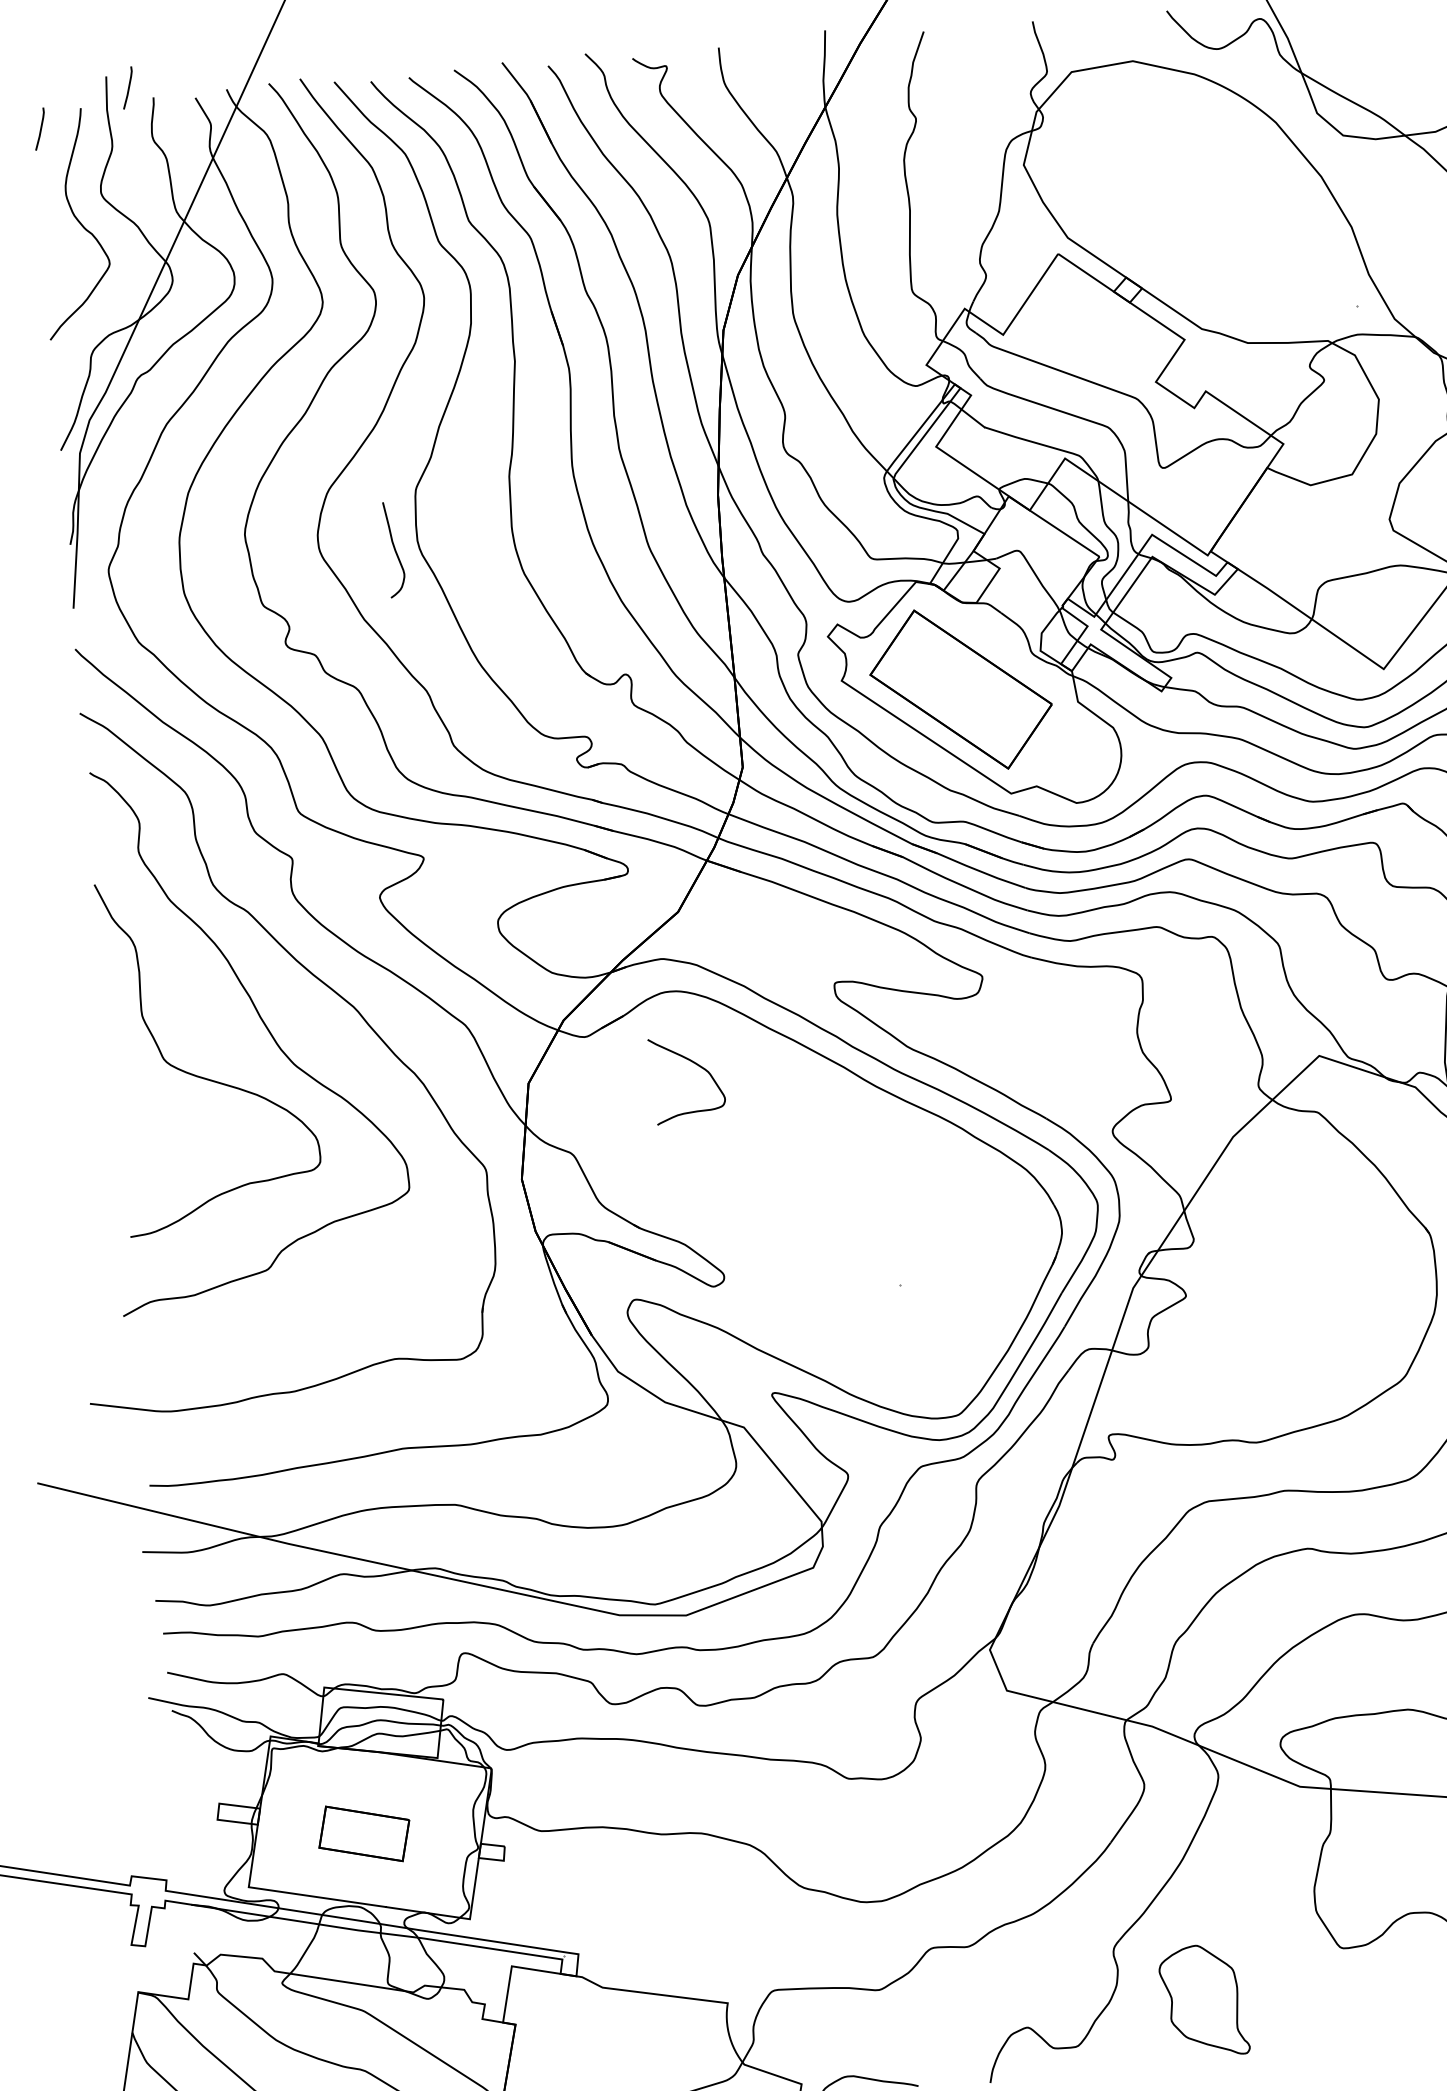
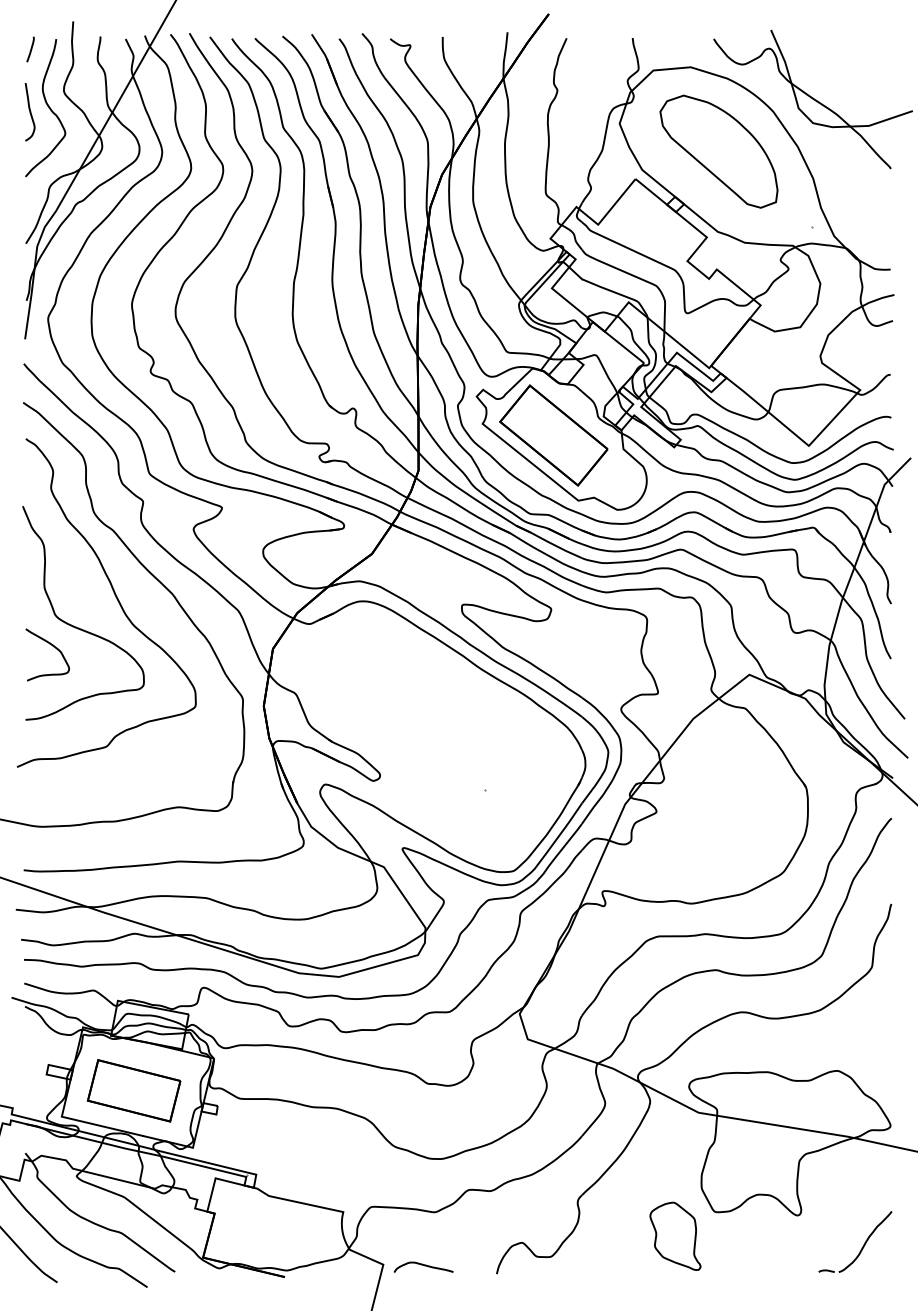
line: (127, 88) -> (85, 29), removed
part: (1191, 196) -> (718, 151), added
curve: (393, 550) -> (29, 112), moved
curve: (696, 1066) -> (53, 647), moved
part: (363, 1833) -> (133, 1090), size x1.67
part: (1203, 1999) -> (675, 1235), moved

